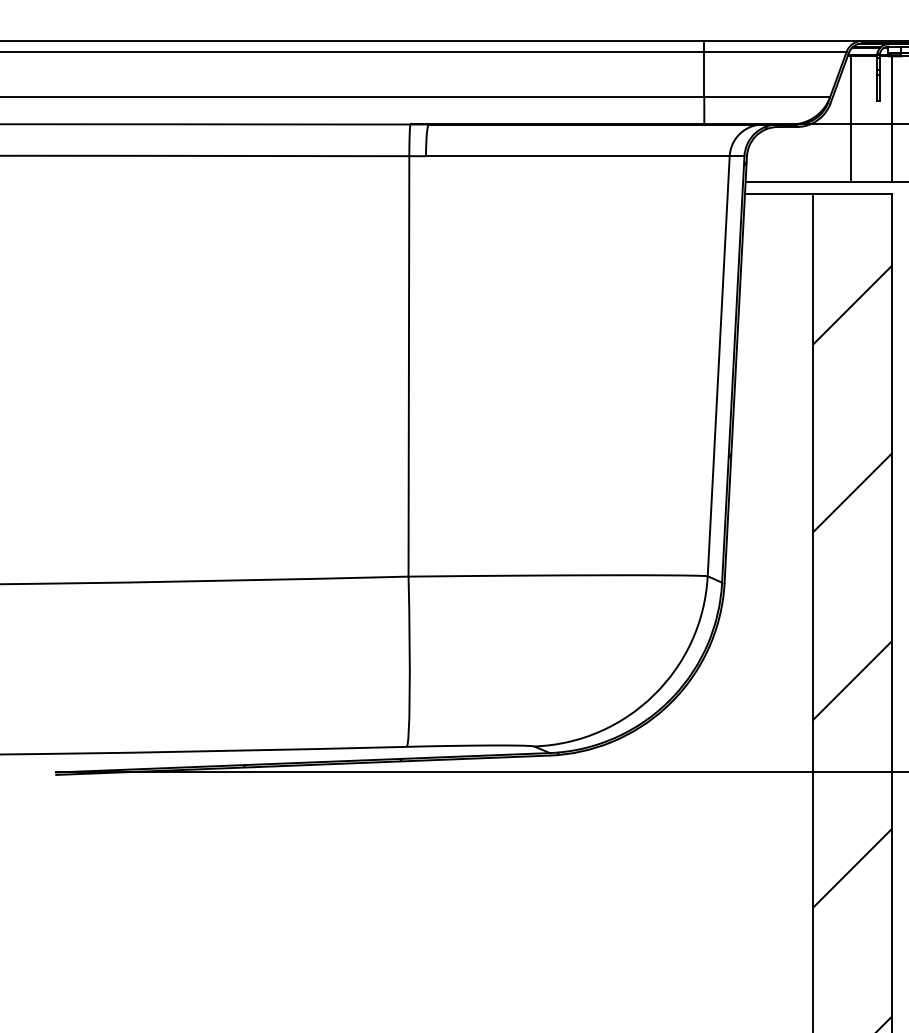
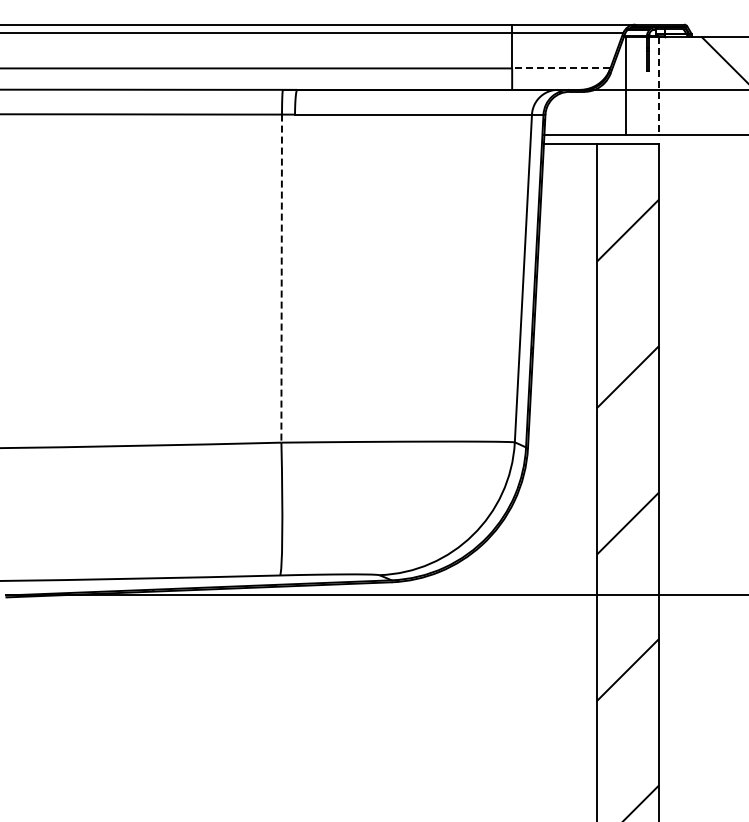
line: (766, 97) -> (560, 68), solid -> dashed
line: (891, 118) -> (658, 85), solid -> dashed
line: (408, 367) -> (281, 279), solid -> dashed

